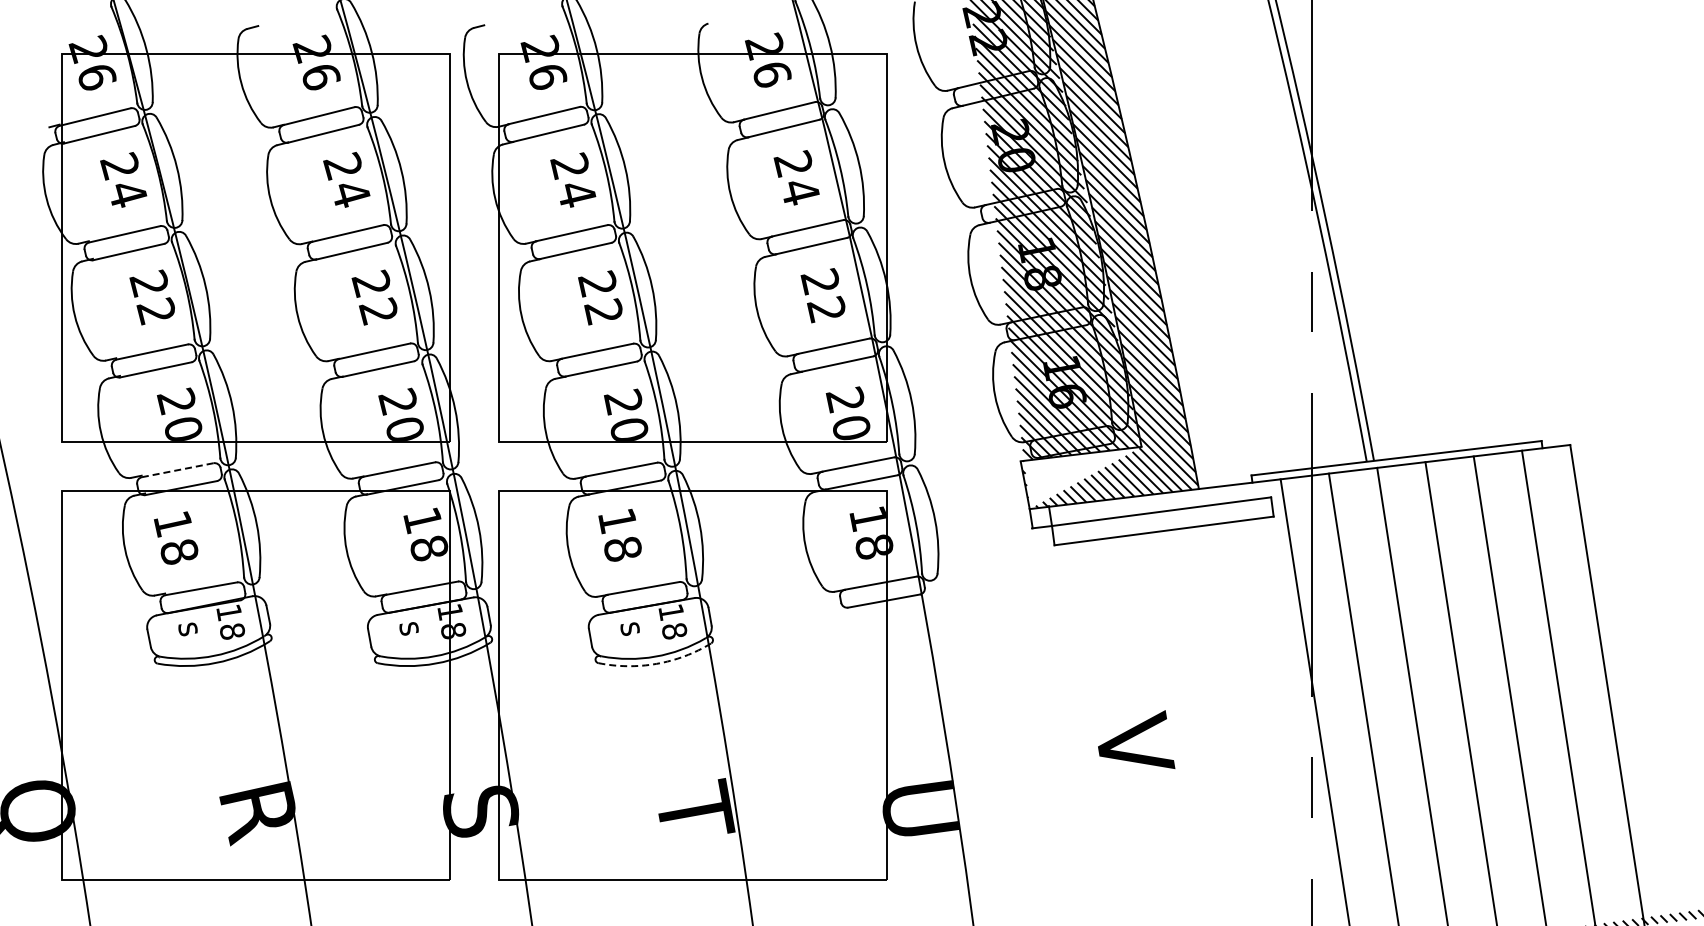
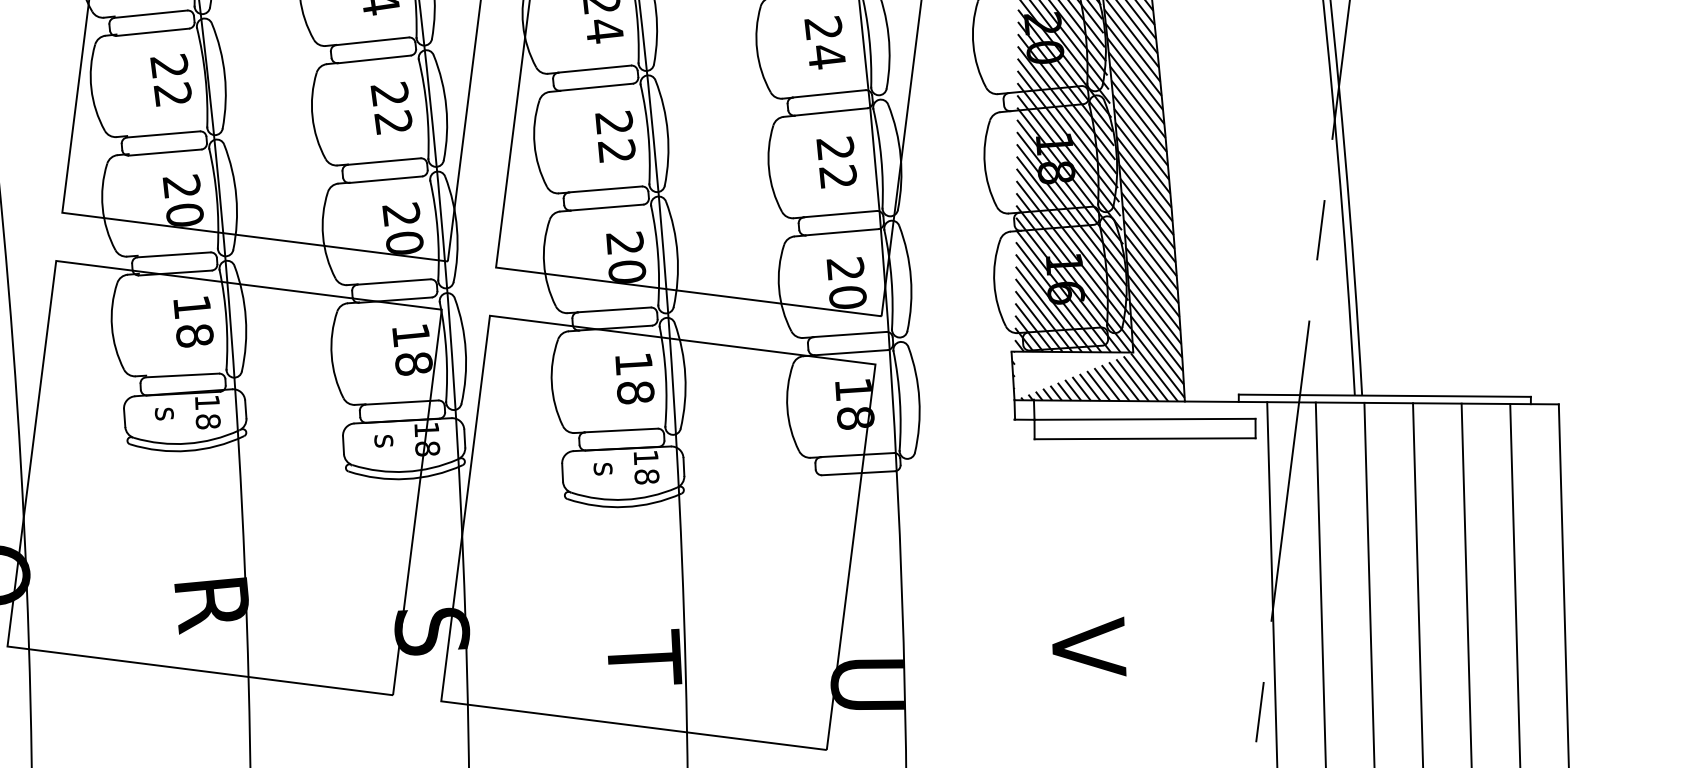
line: (177, 470) -> (173, 255), dashed -> solid
text: (619, 534) -> (634, 377), moved
text: (176, 537) -> (193, 321), moved
arc: (656, 663) -> (624, 506), dashed -> solid

